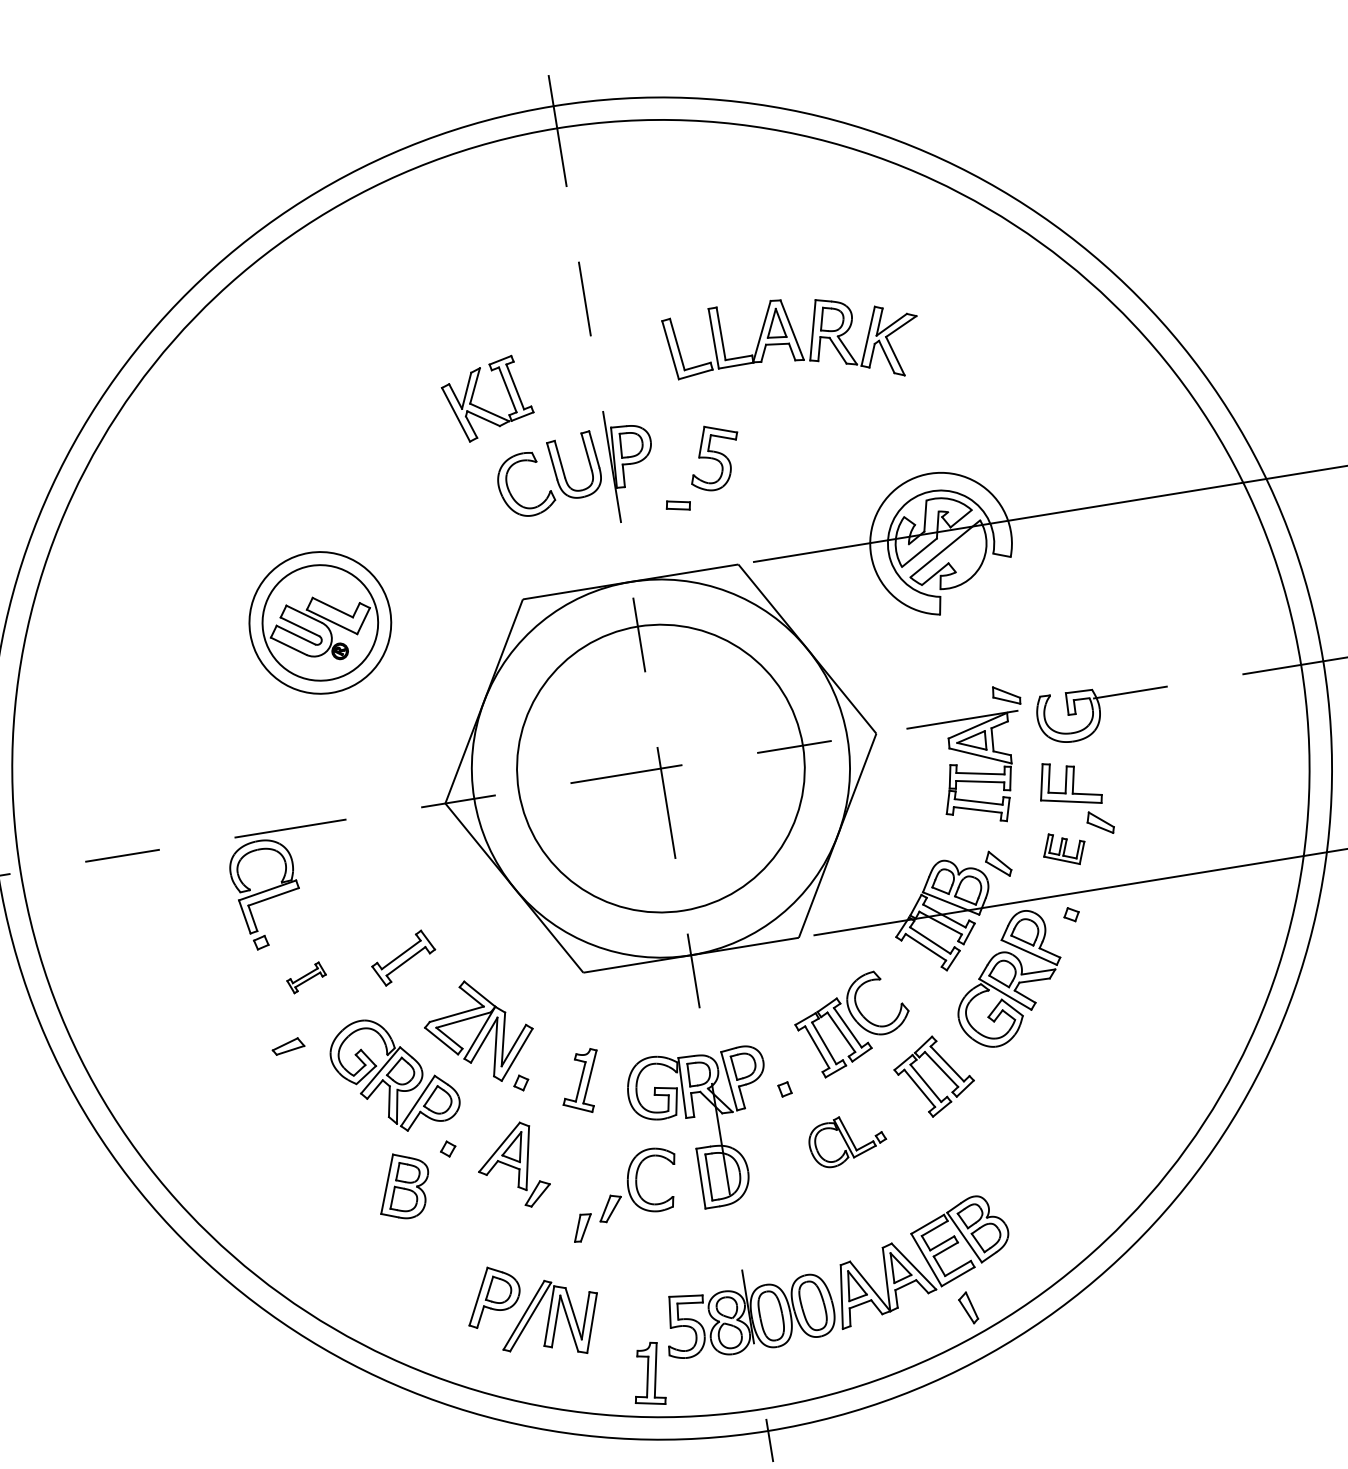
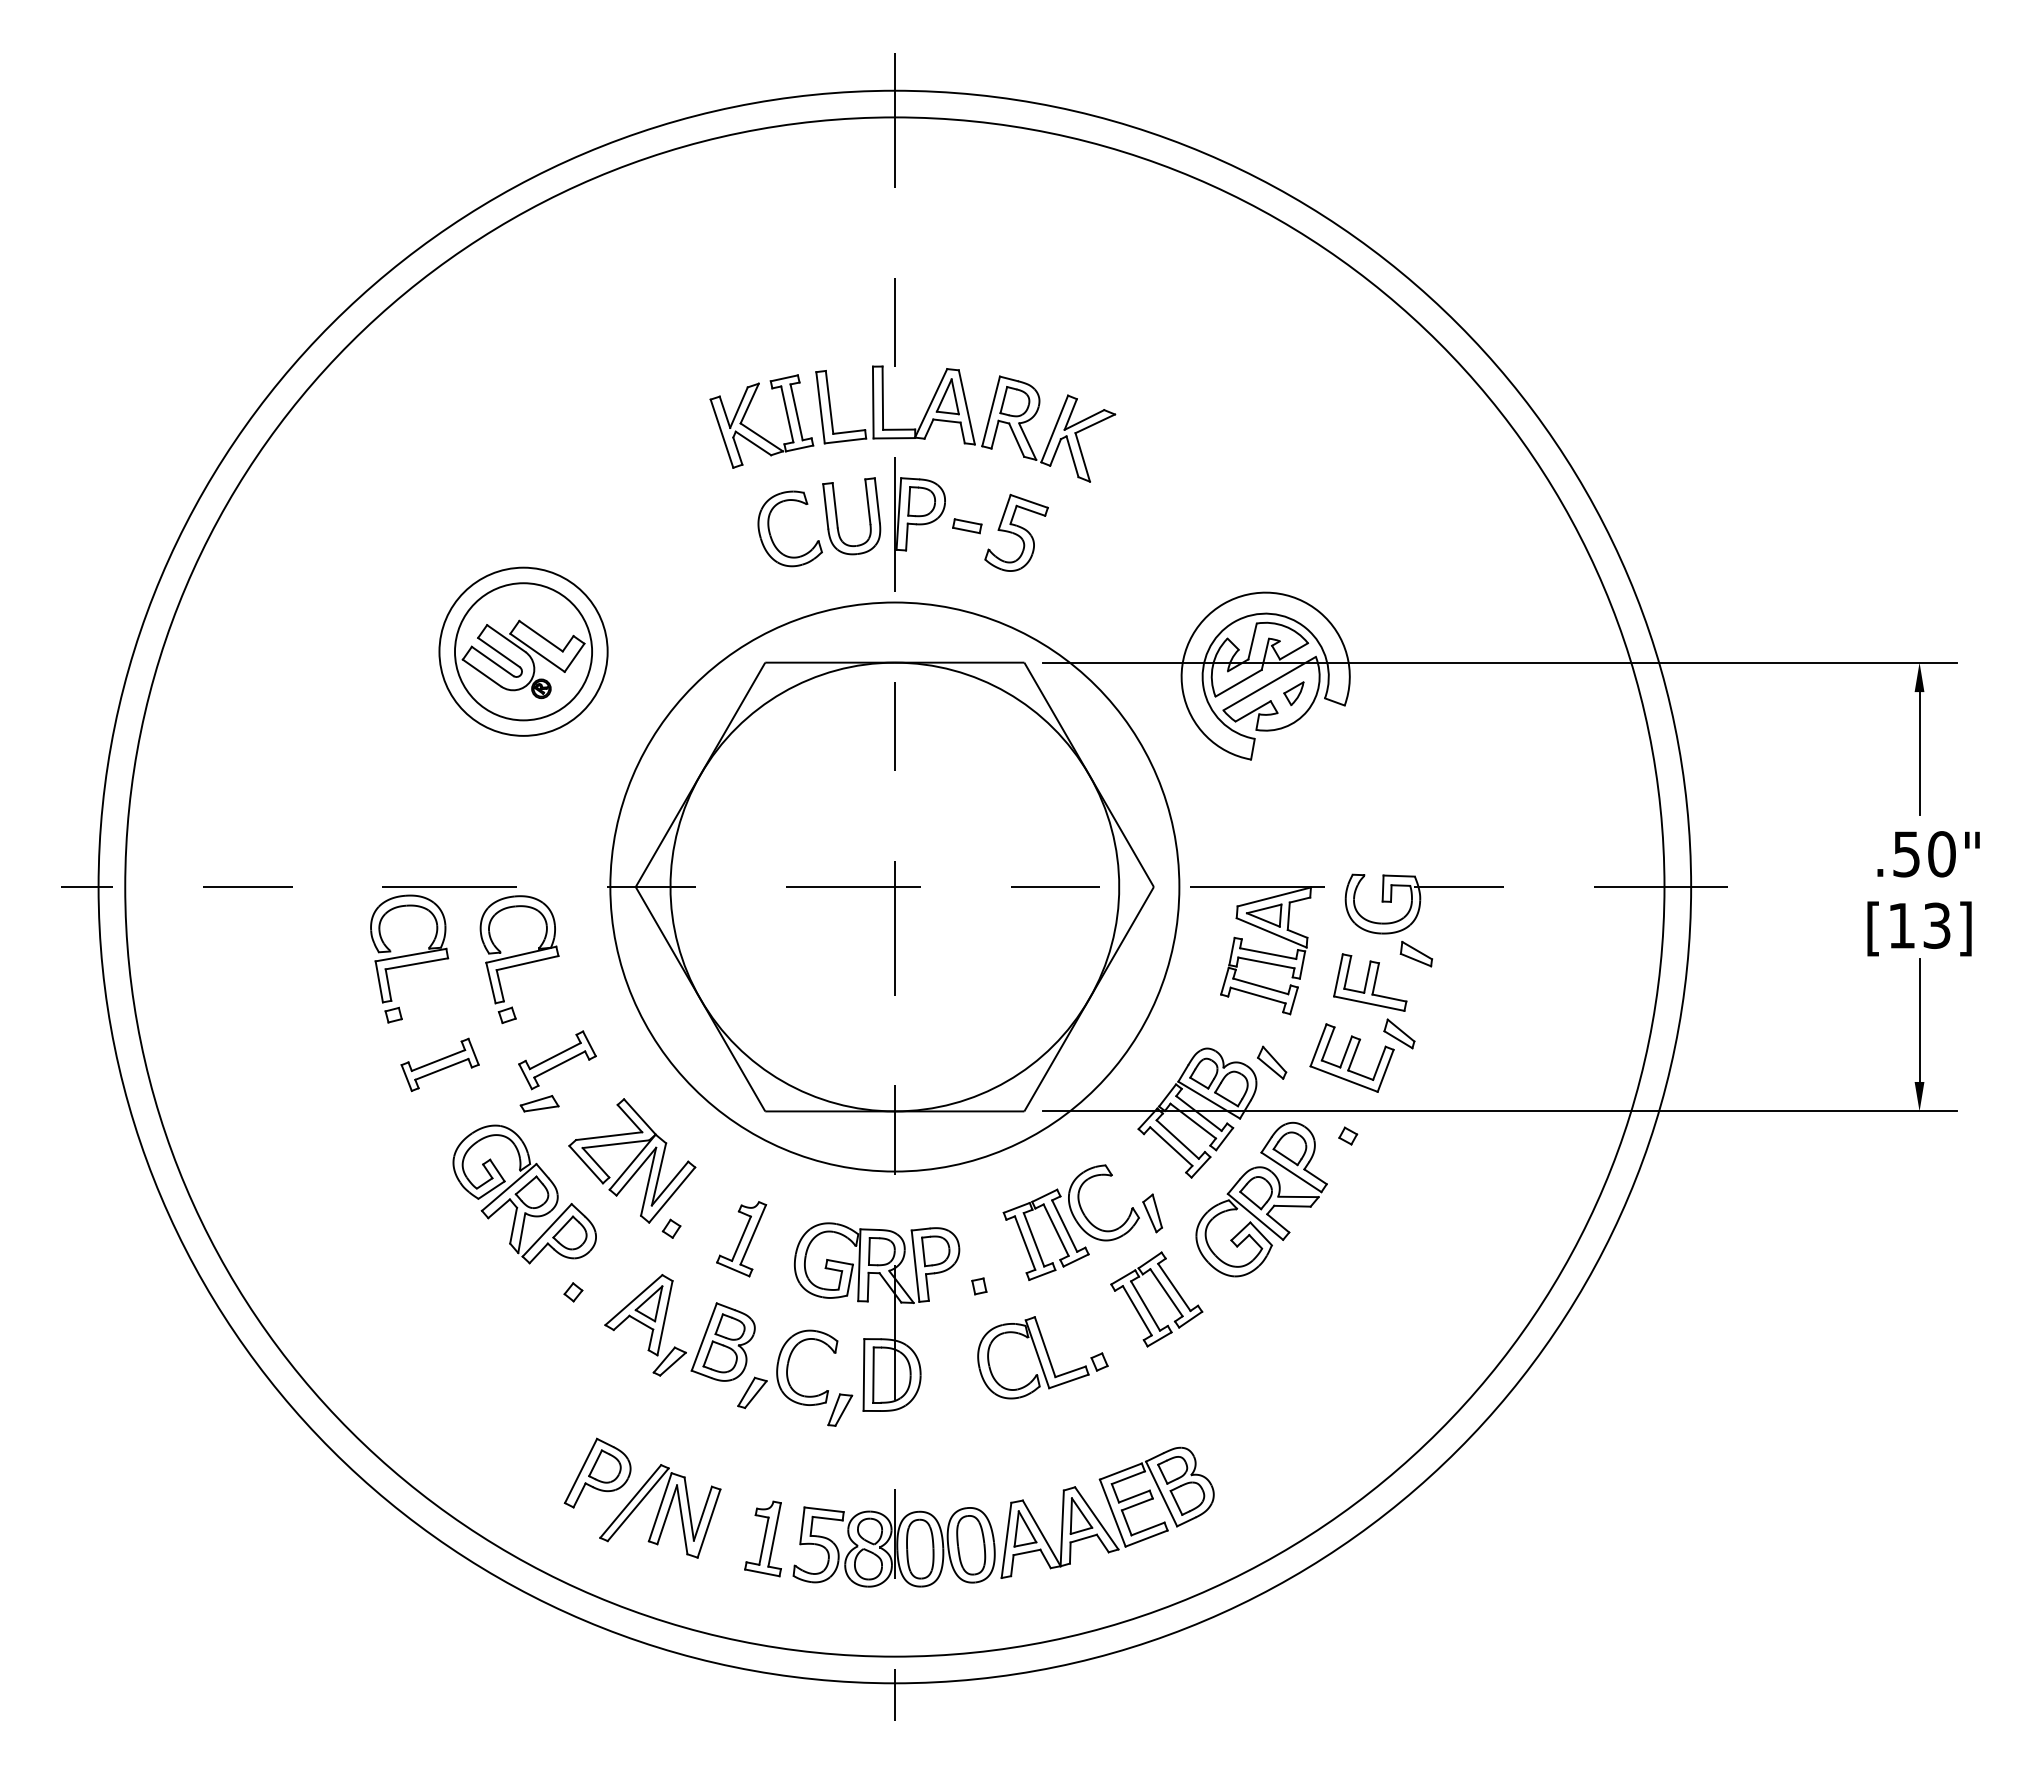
part: (793, 343) -> (965, 423), moved
part: (678, 505) -> (967, 526), moved
part: (966, 553) -> (1293, 693), added
part: (1005, 696) -> (1415, 954), moved
circle: (660, 768) -> (894, 886), size x1.67
part: (1063, 848) -> (1351, 1057), size x1.67
part: (358, 879) -> (519, 959), added
part: (306, 977) -> (439, 1064), size x1.67
part: (288, 1046) -> (539, 1103), moved
part: (847, 1140) -> (1042, 1357), size x1.43
part: (402, 1185) -> (722, 1341), moved
part: (582, 1227) -> (840, 1409), moved
part: (968, 1308) -> (1152, 1213), moved
part: (646, 1374) -> (762, 1538), moved

